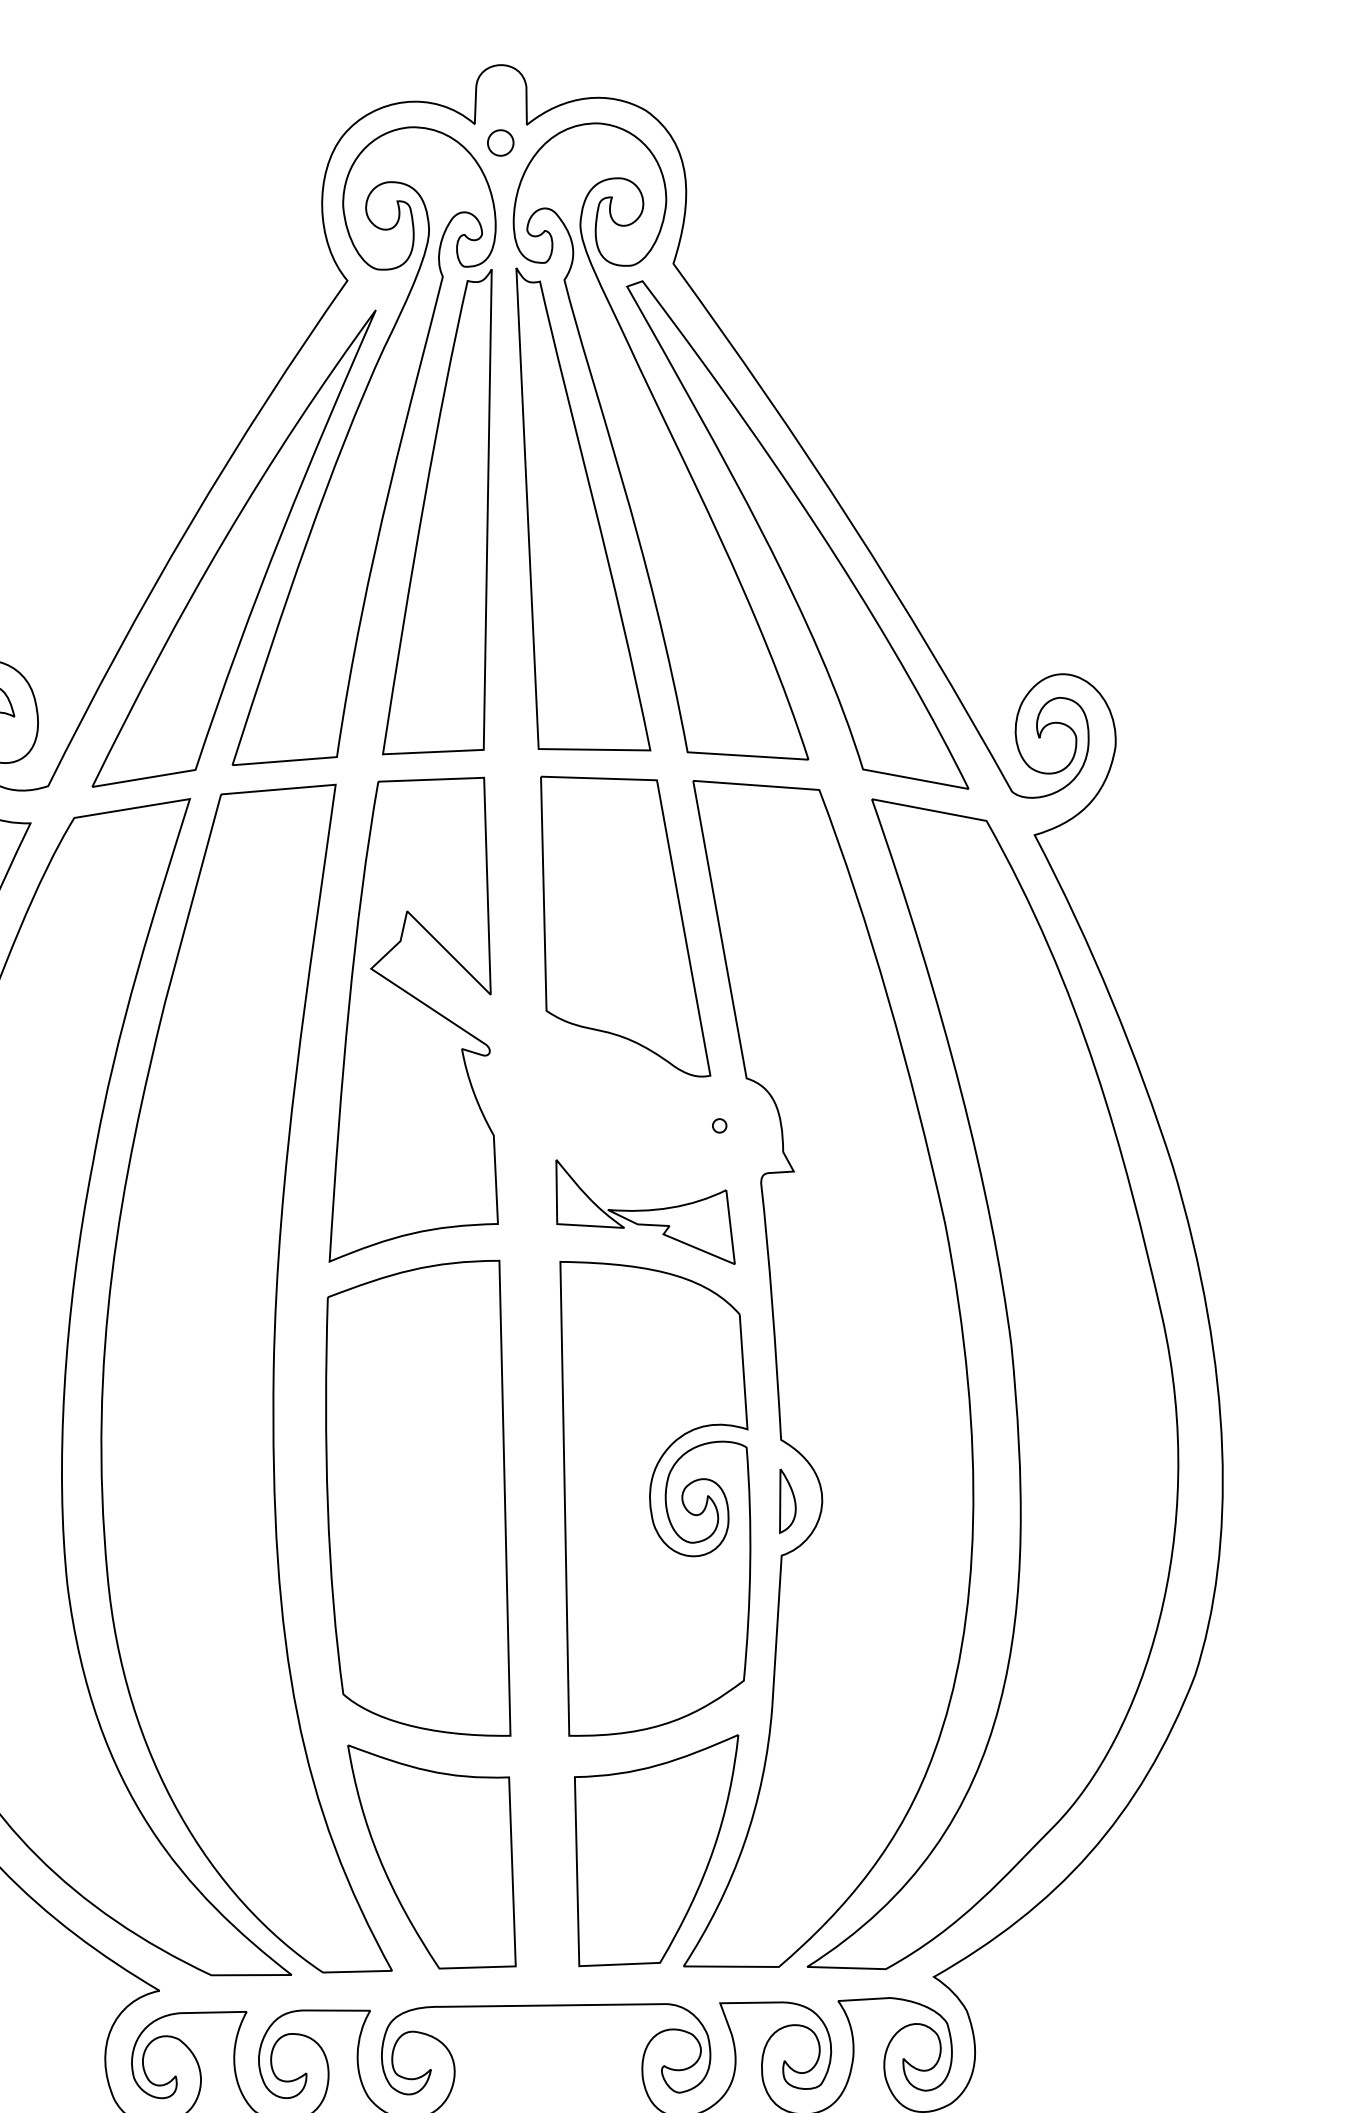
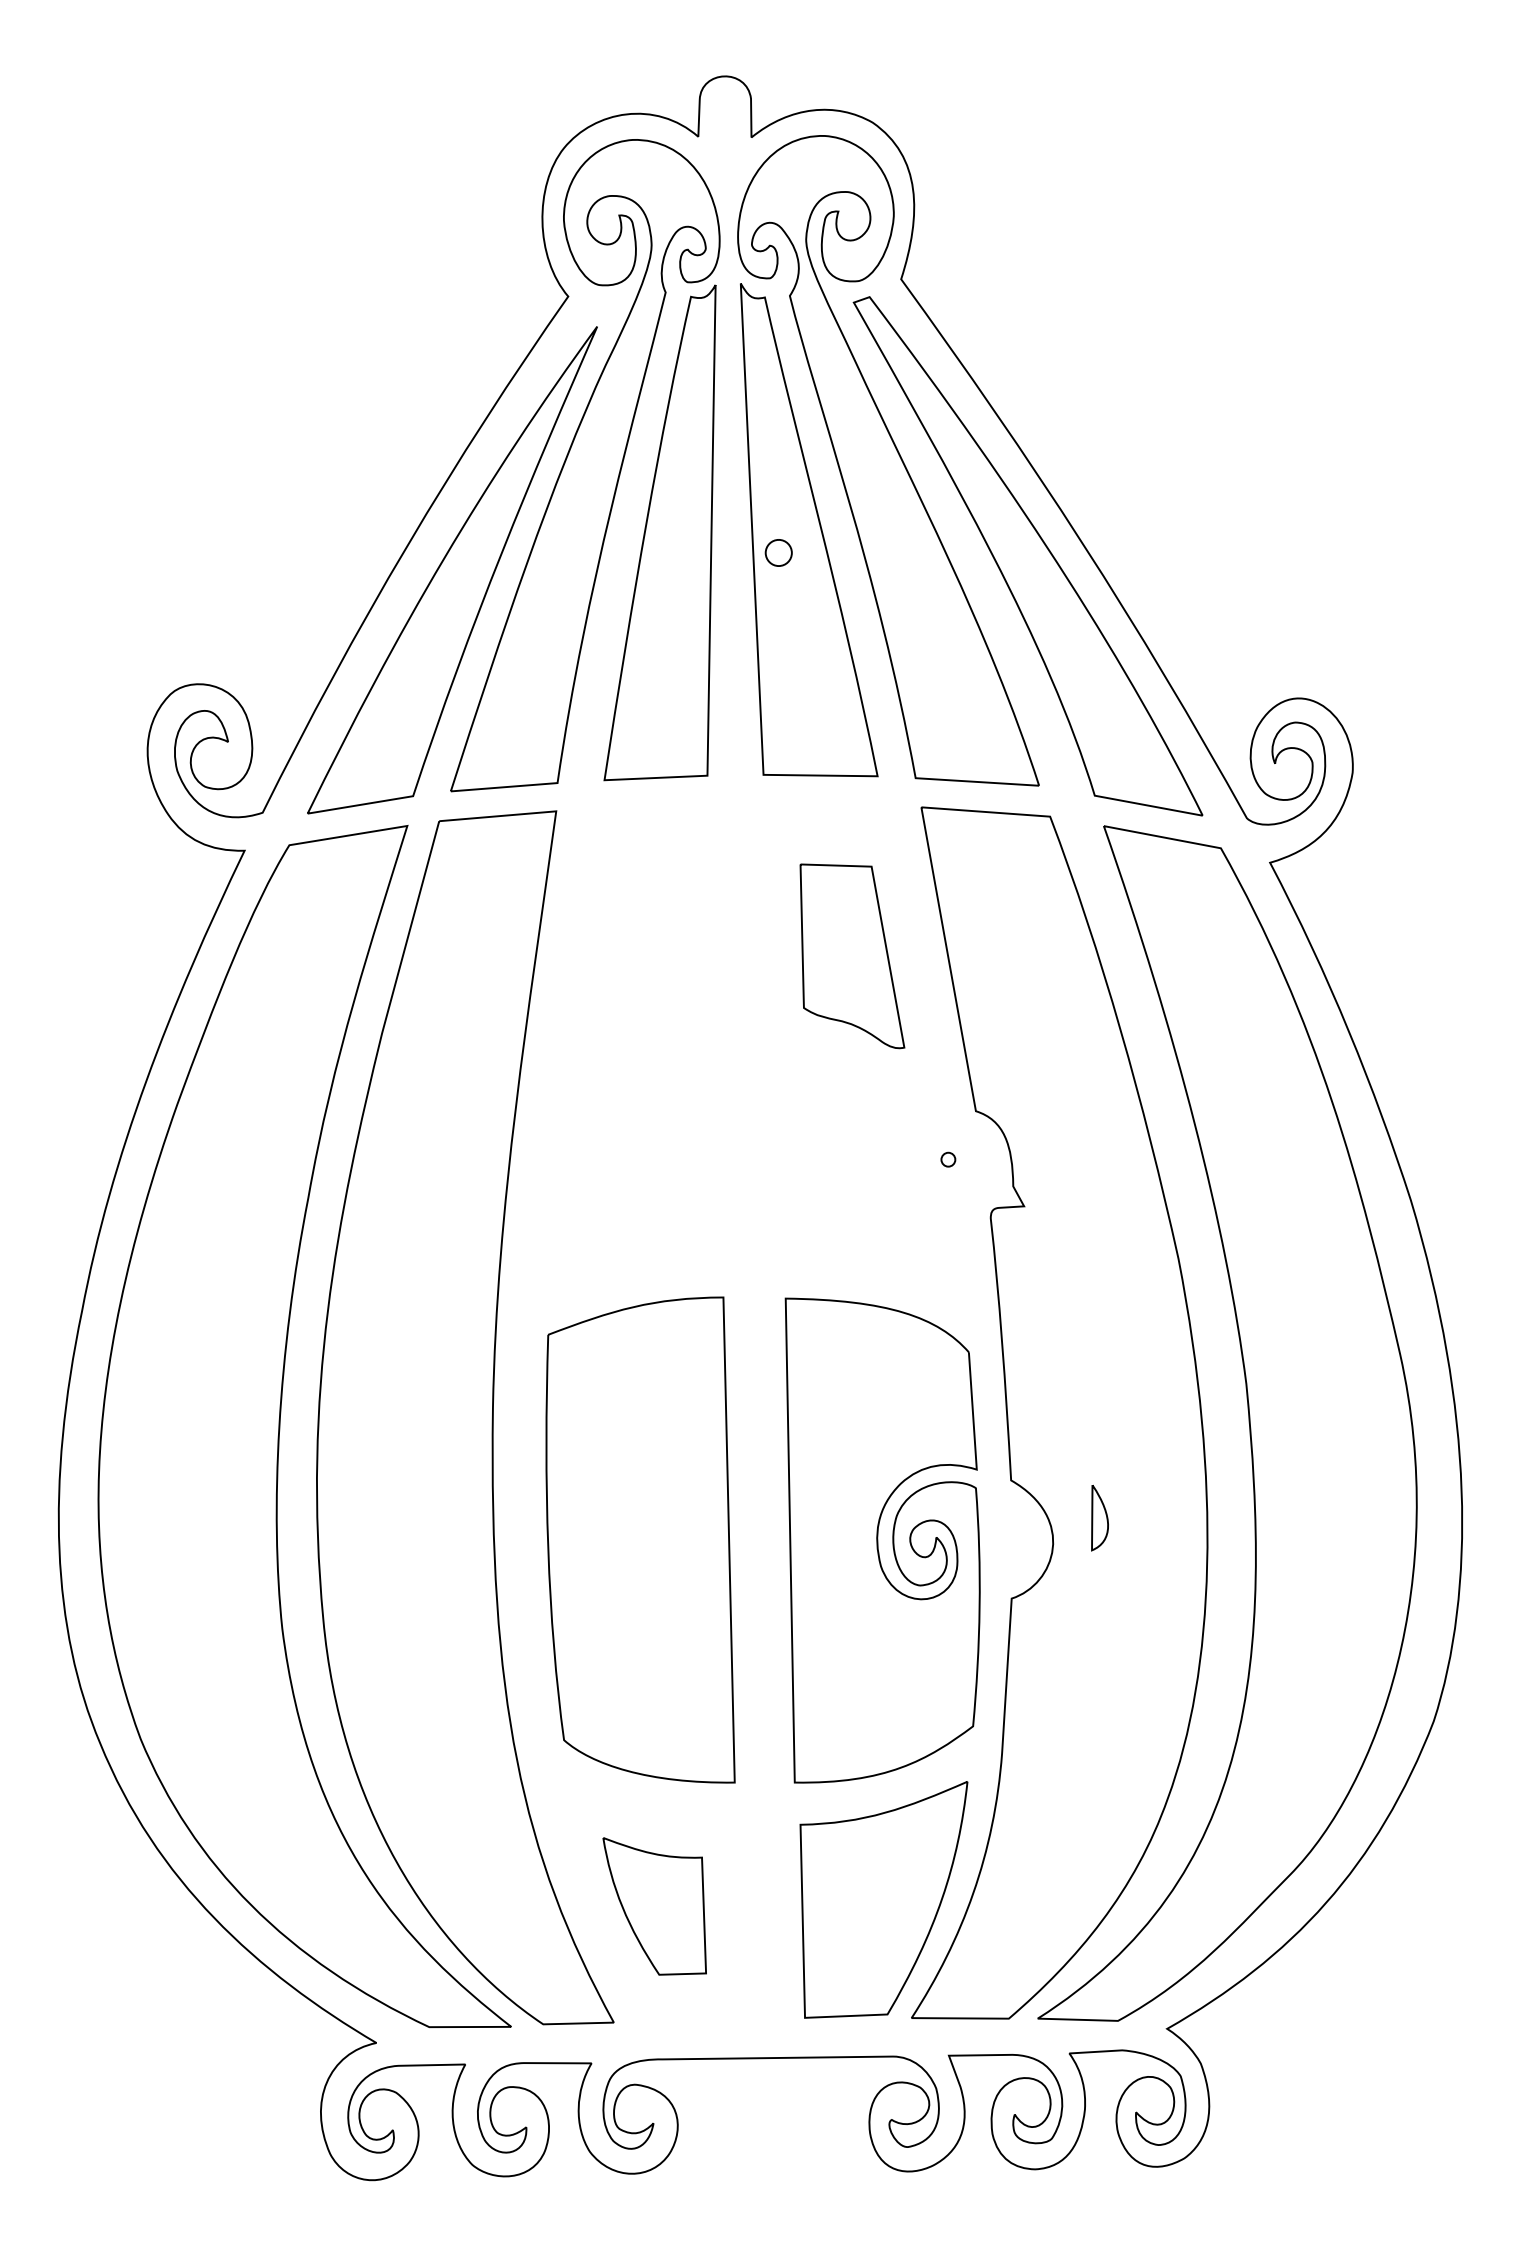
part: (500, 142) -> (778, 552), moved
part: (625, 926) -> (852, 956), size x0.6
part: (413, 1019) -> (635, 1051), removed
part: (645, 1211) -> (872, 1247), removed
part: (787, 1501) -> (1099, 1518), moved
part: (431, 1857) -> (654, 1906), size x0.6

